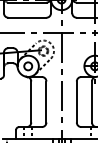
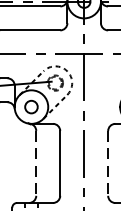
line: (31, 101) -> (36, 162), solid -> dashed
line: (76, 102) -> (107, 164), solid -> dashed

